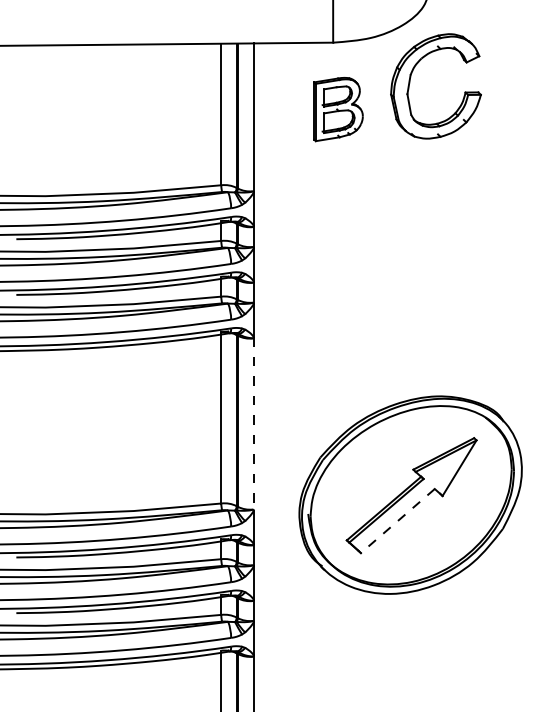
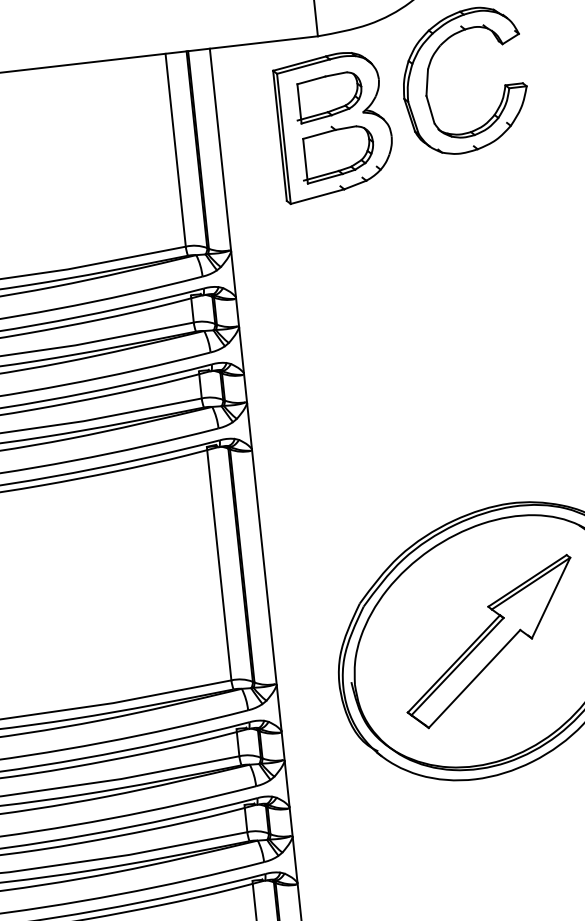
part: (338, 109) -> (334, 126), size x1.67
line: (253, 423) -> (263, 566), dashed -> solid
line: (397, 521) -> (474, 679), dashed -> solid

